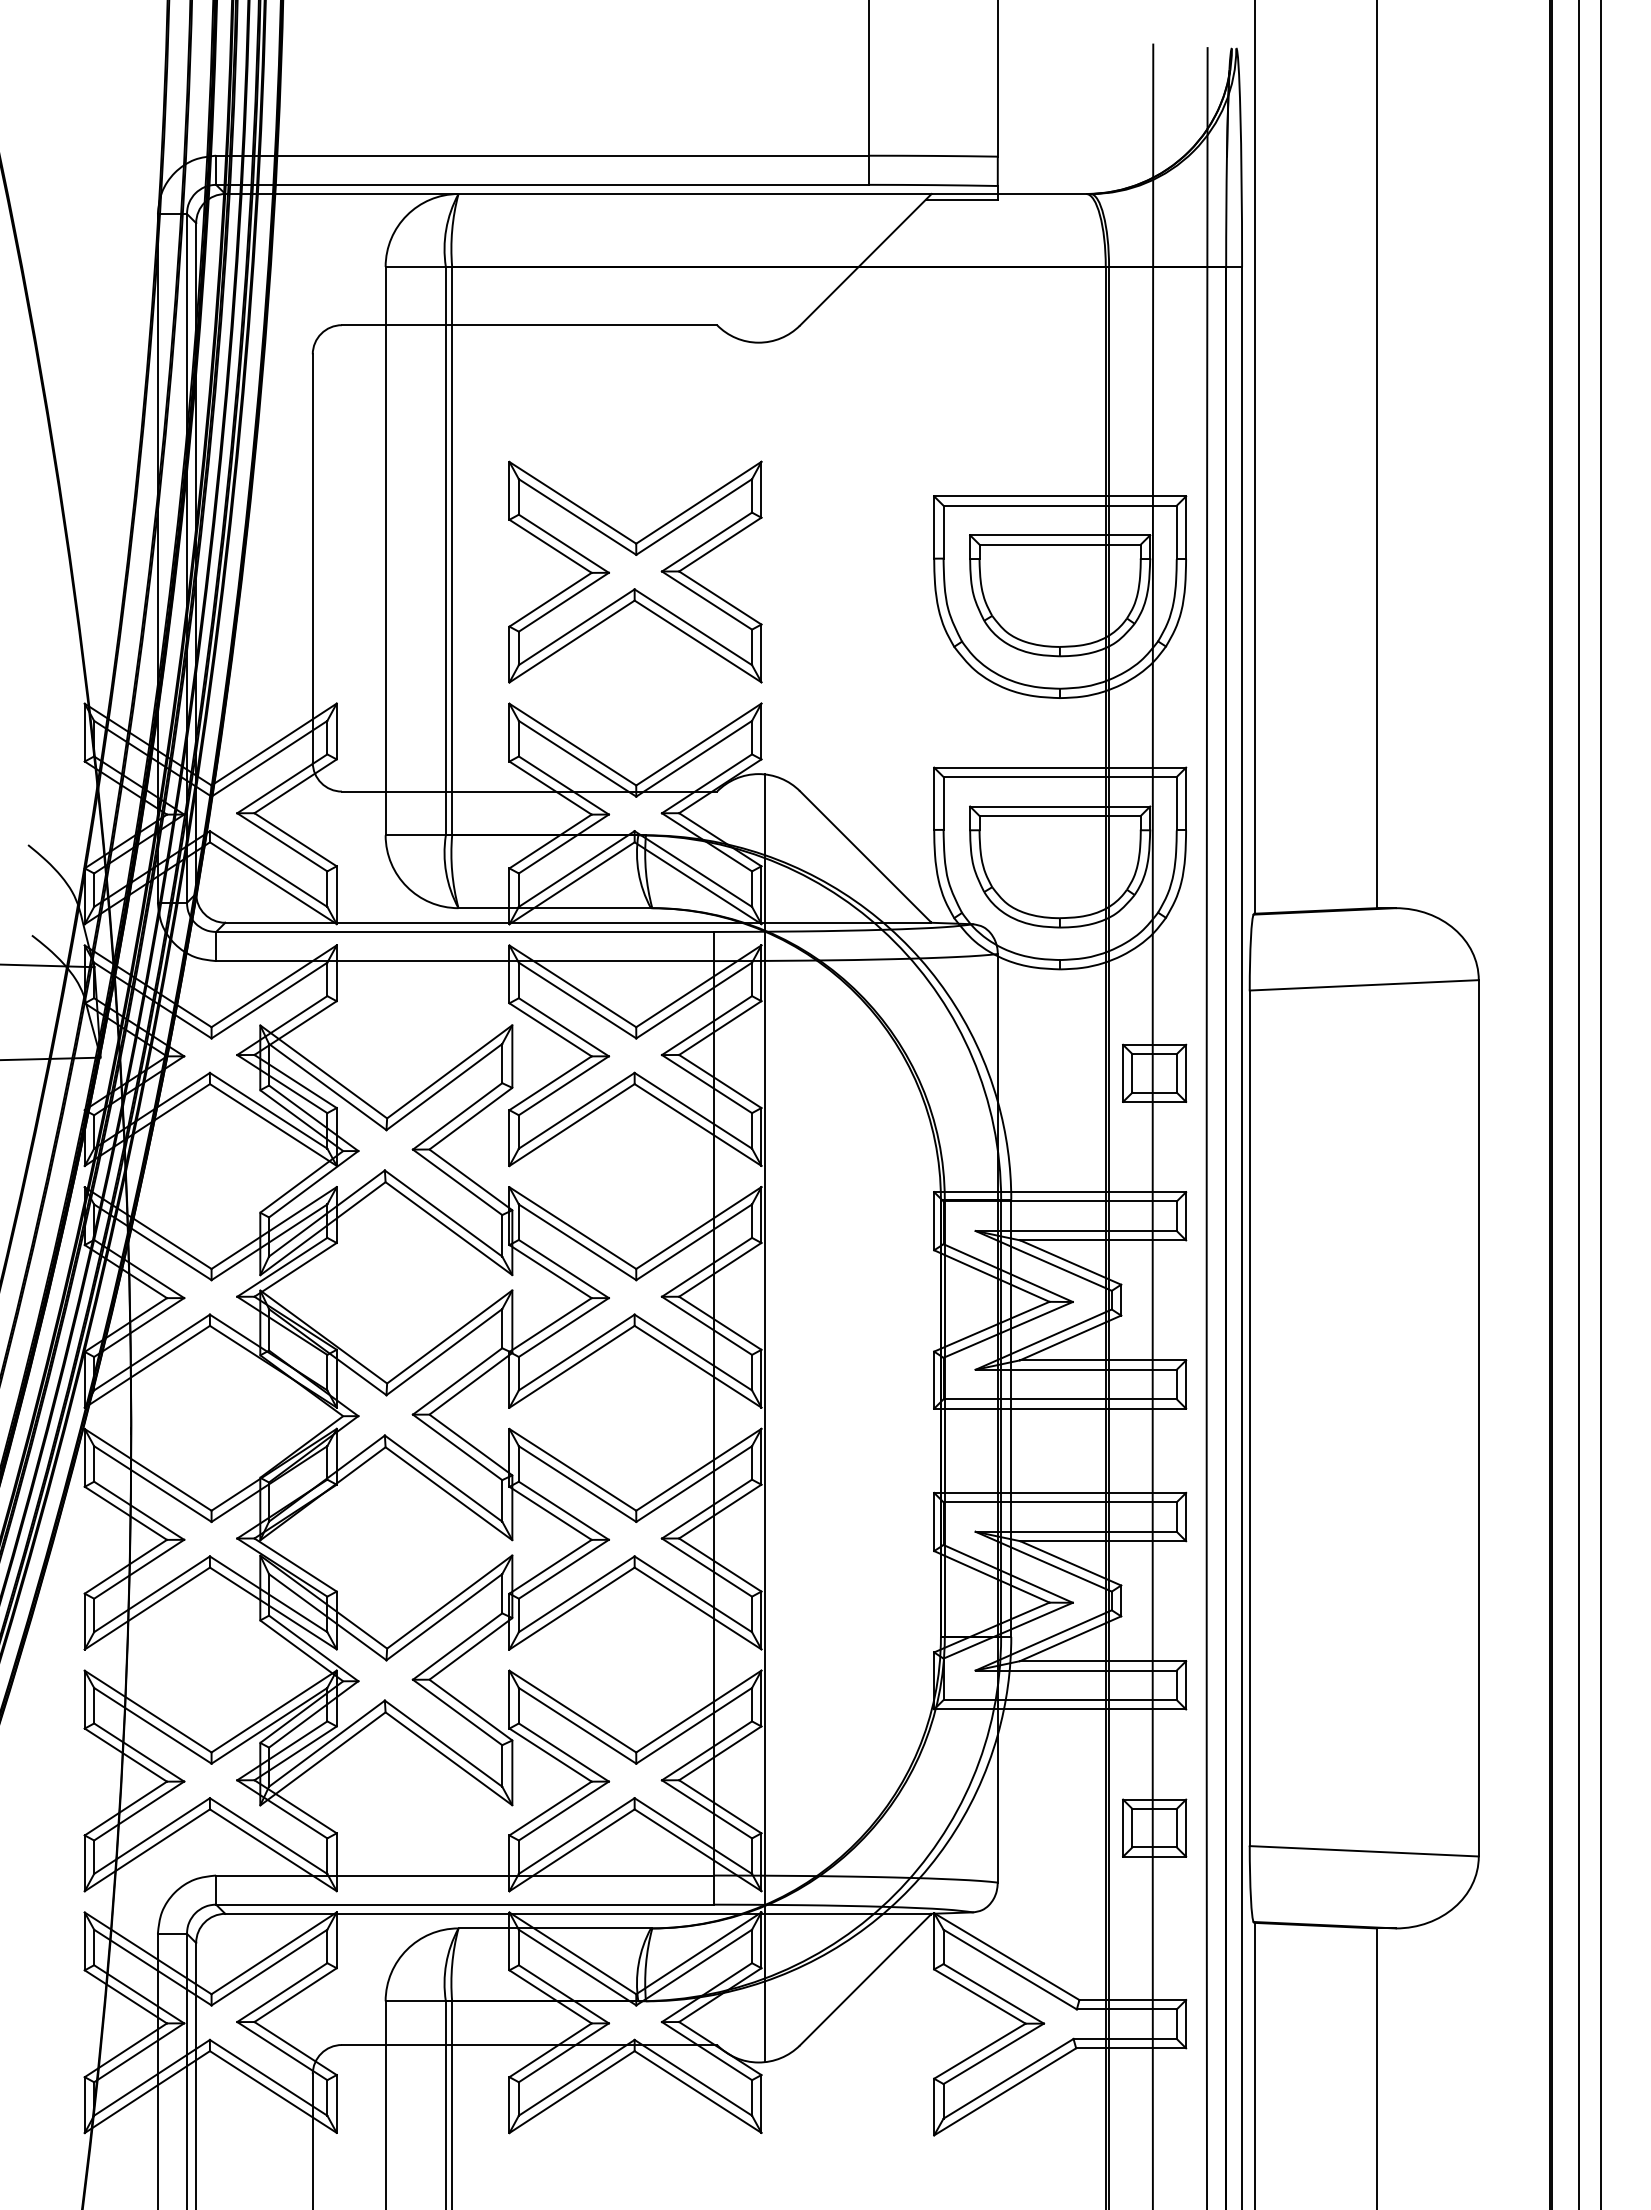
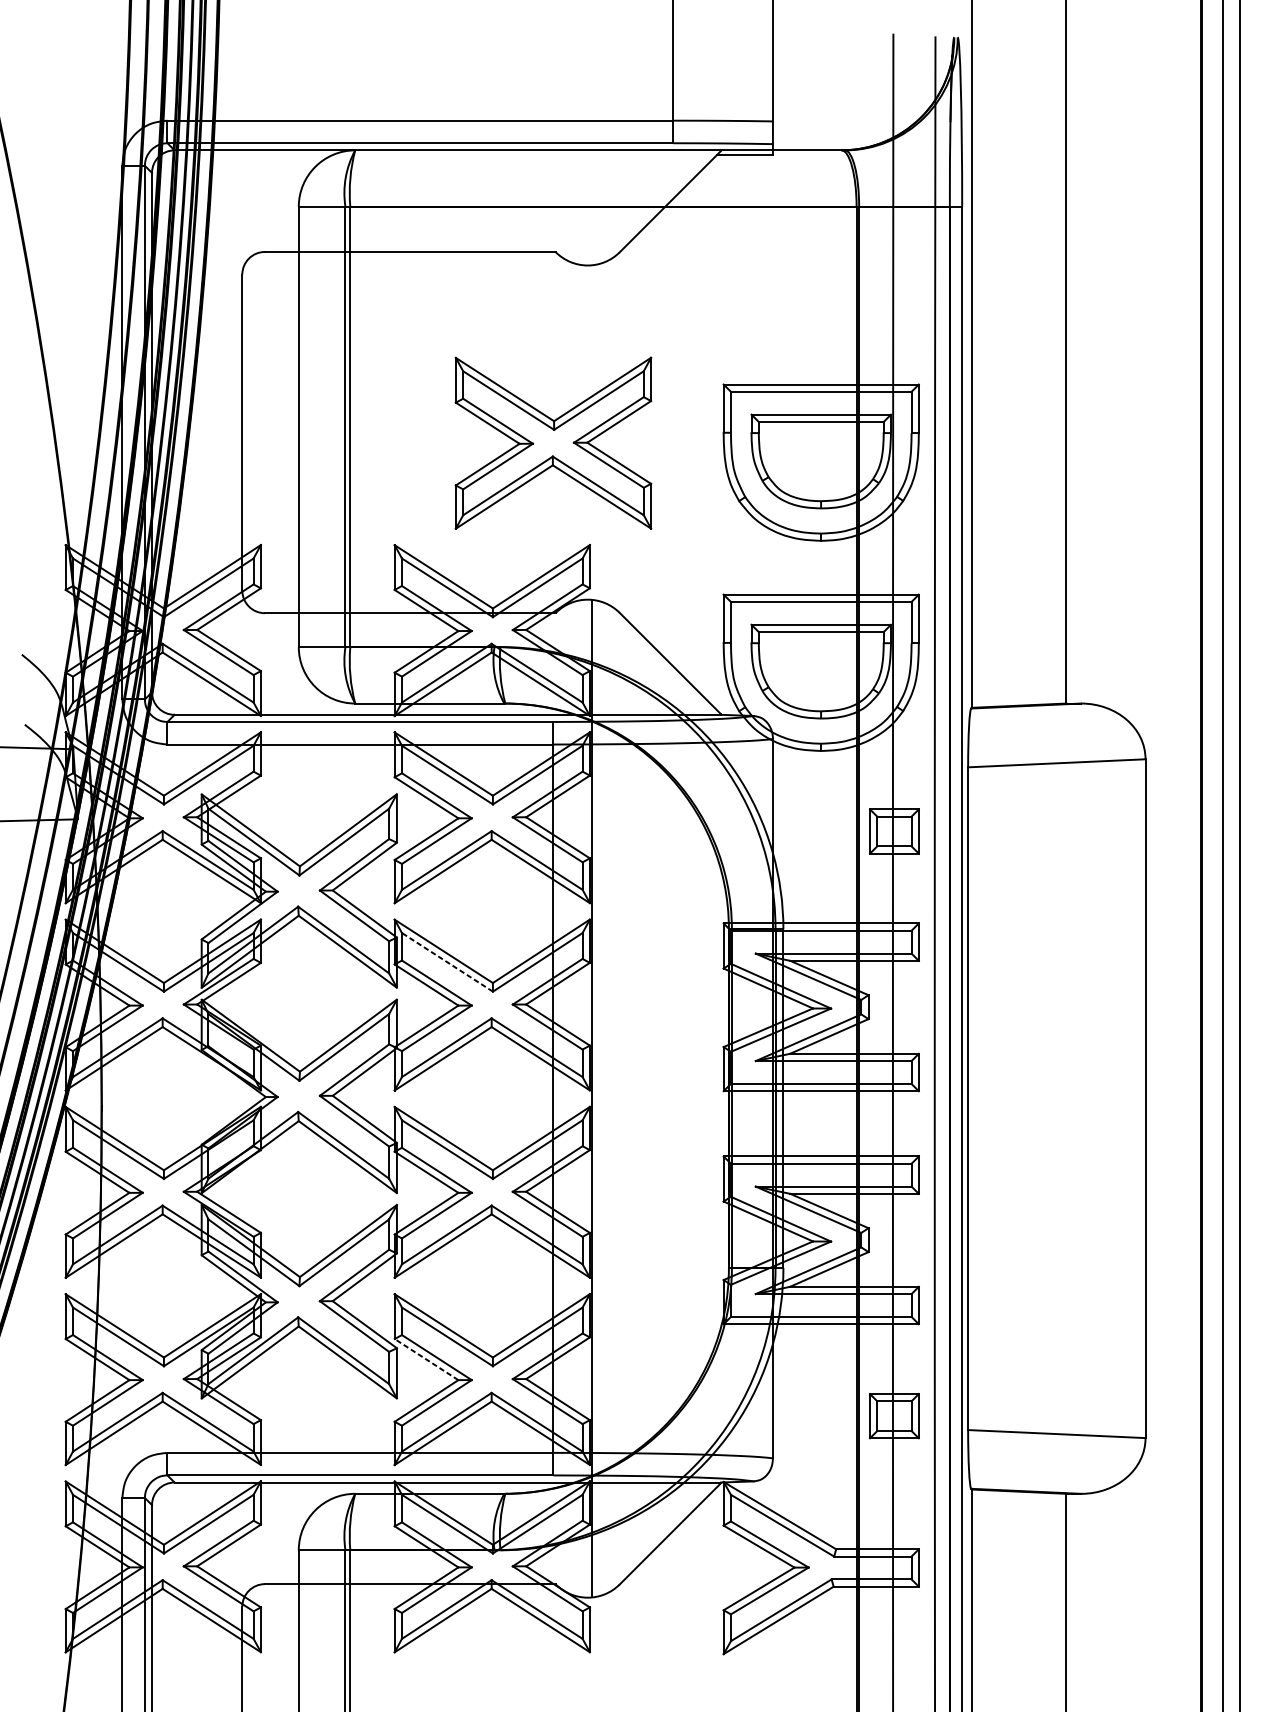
part: (635, 571) -> (553, 442), moved
line: (577, 1242) -> (447, 962), solid -> dashed
line: (550, 1755) -> (426, 1359), solid -> dashed

